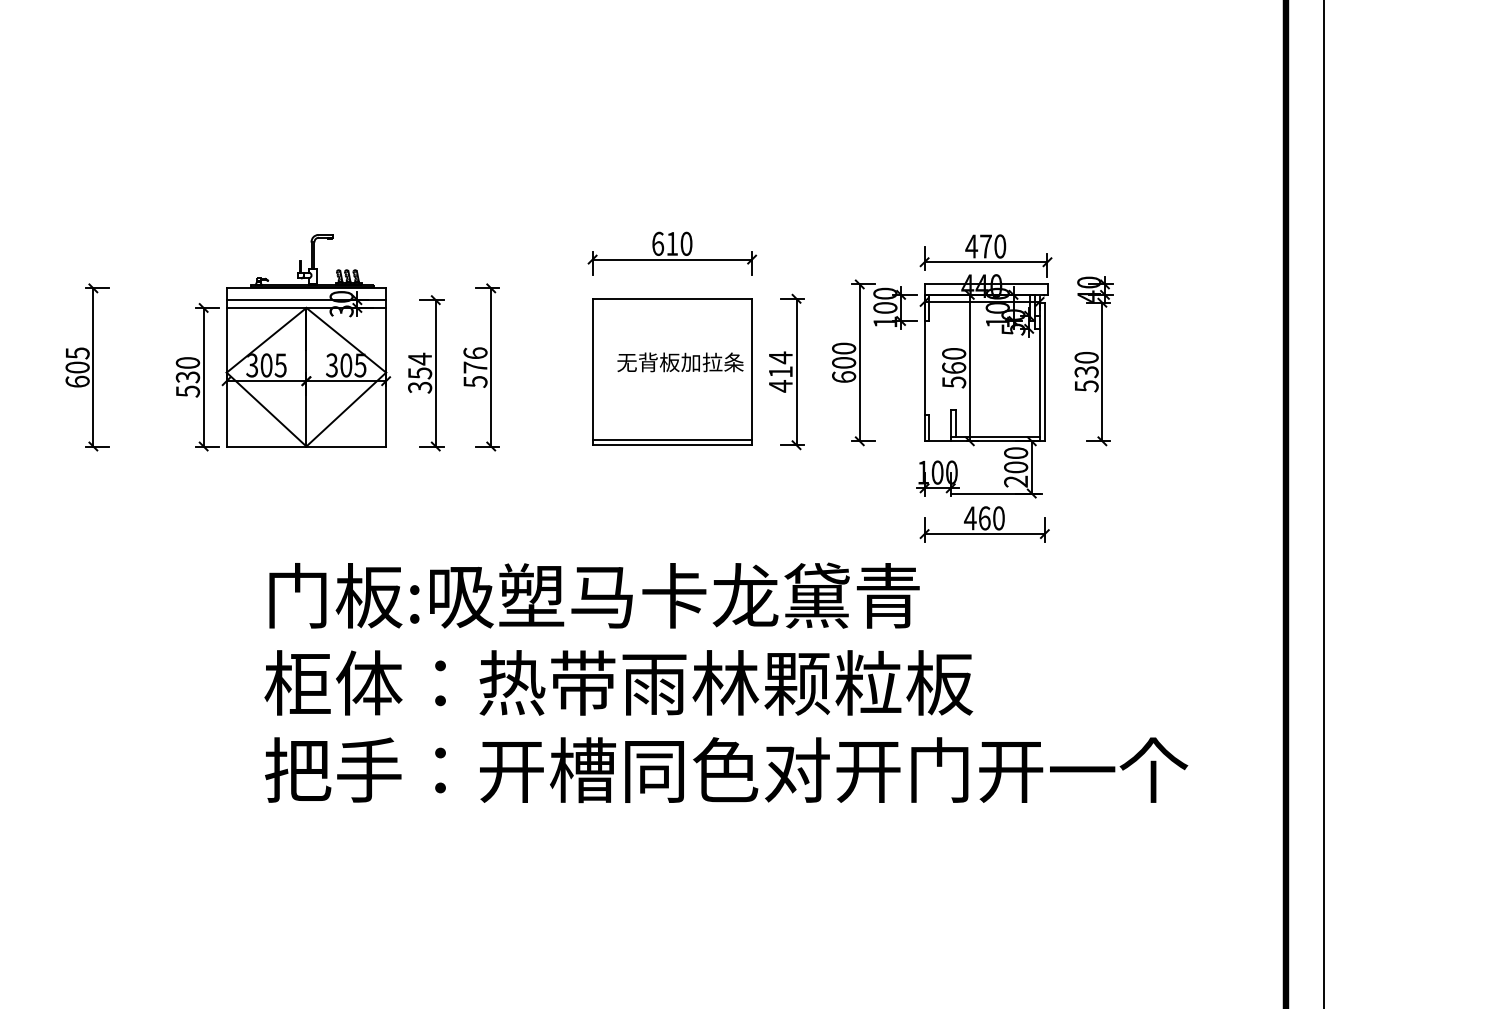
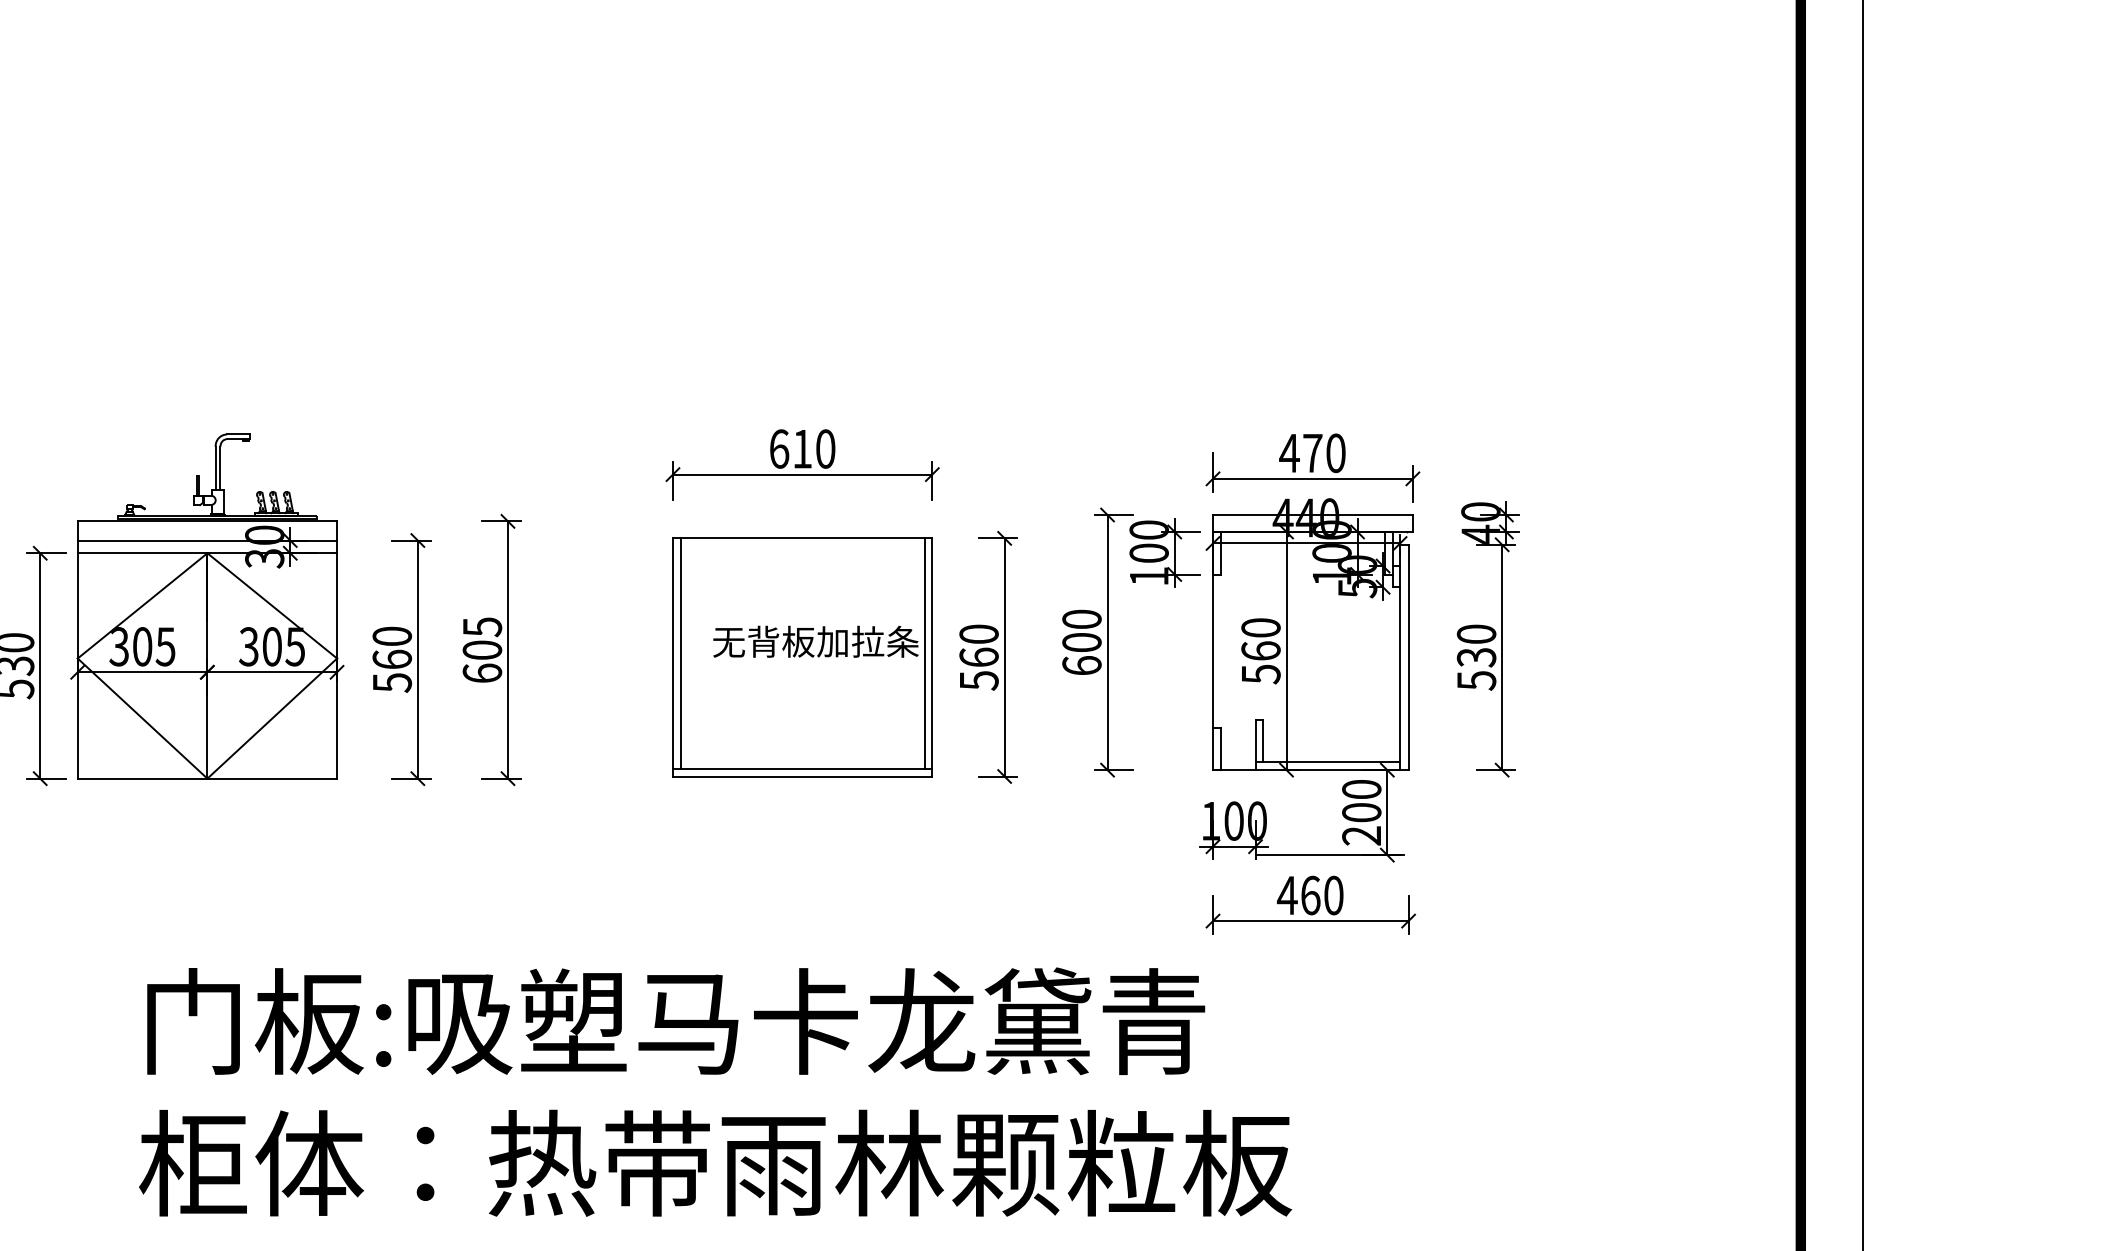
text: (475, 367) -> (482, 650), 576 -> 605
line: (597, 369) -> (680, 653), added
line: (747, 369) -> (924, 653), added
text: (780, 371) -> (978, 656), 414 -> 560
text: (420, 372) -> (392, 658), 354 -> 560

